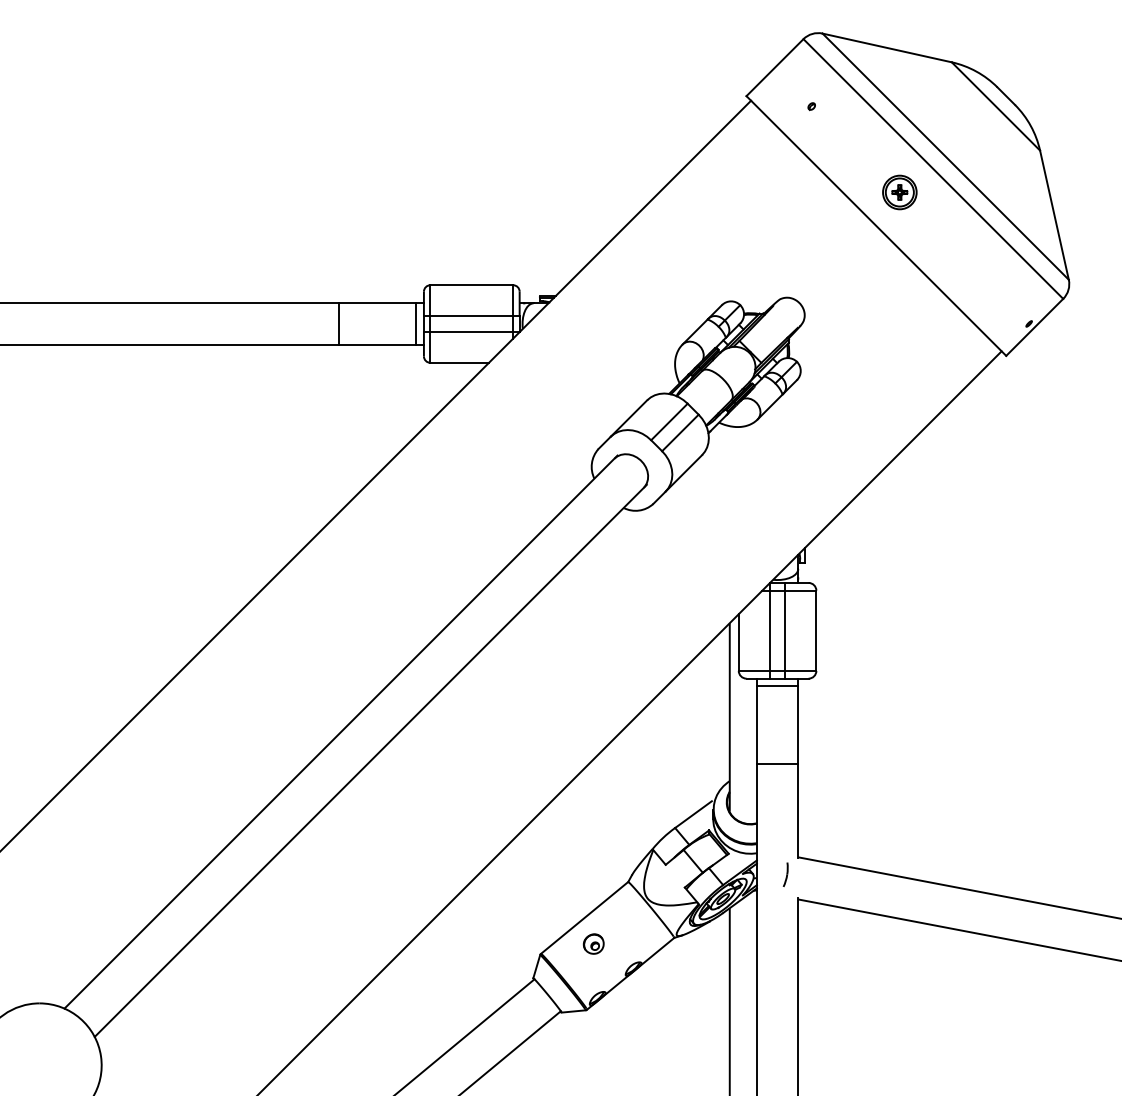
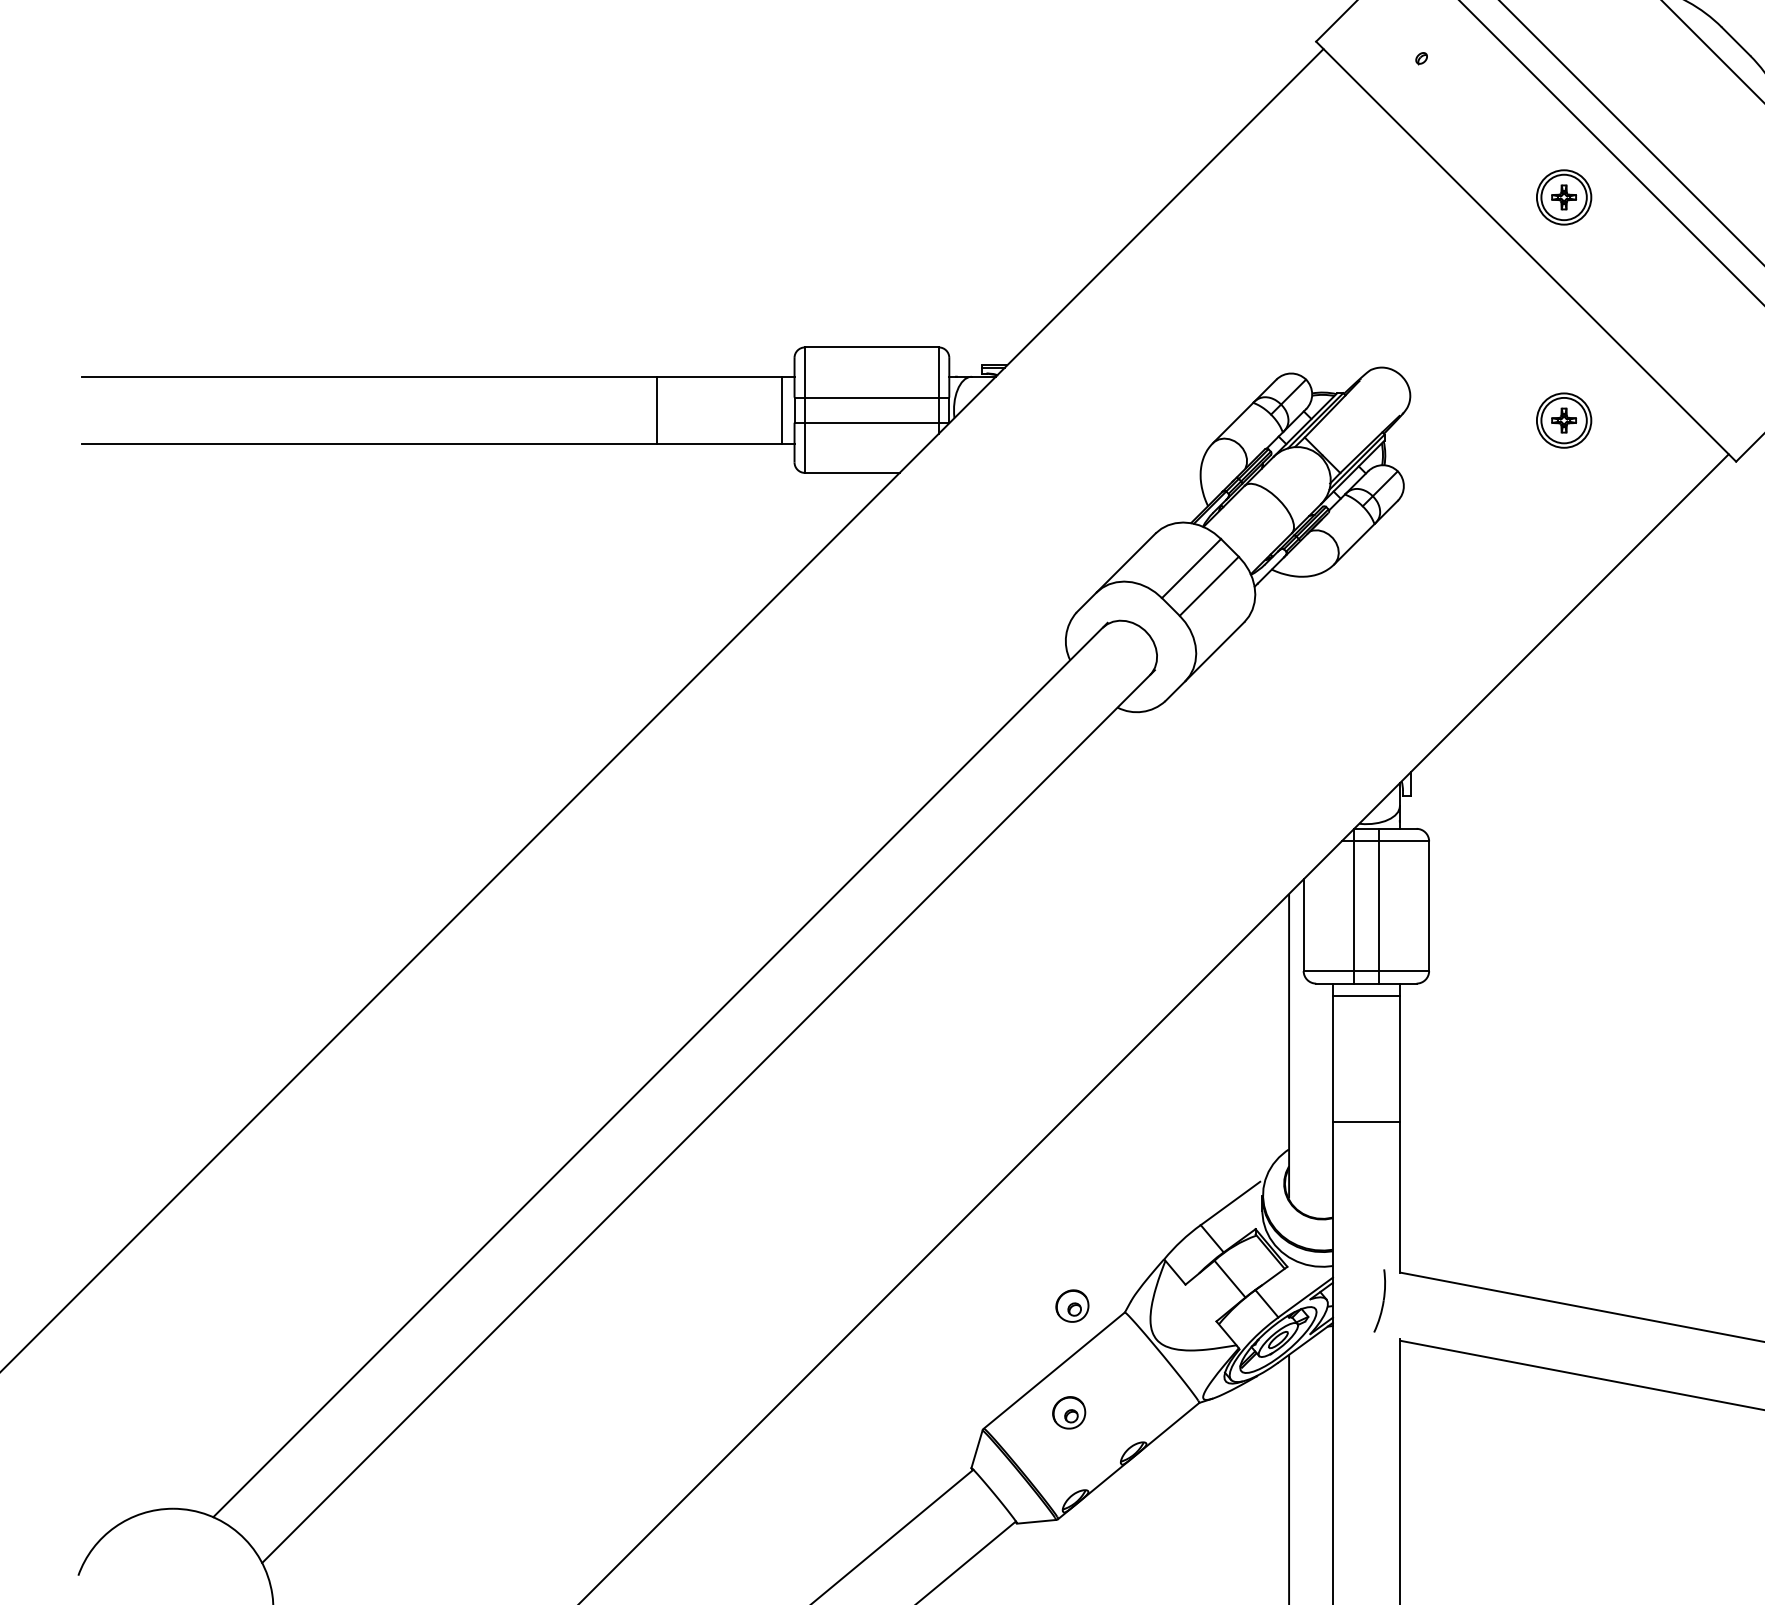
part: (899, 330) -> (1563, 420), added
part: (785, 874) -> (1379, 1300), size x1.6
part: (595, 877) -> (1071, 1305), added

